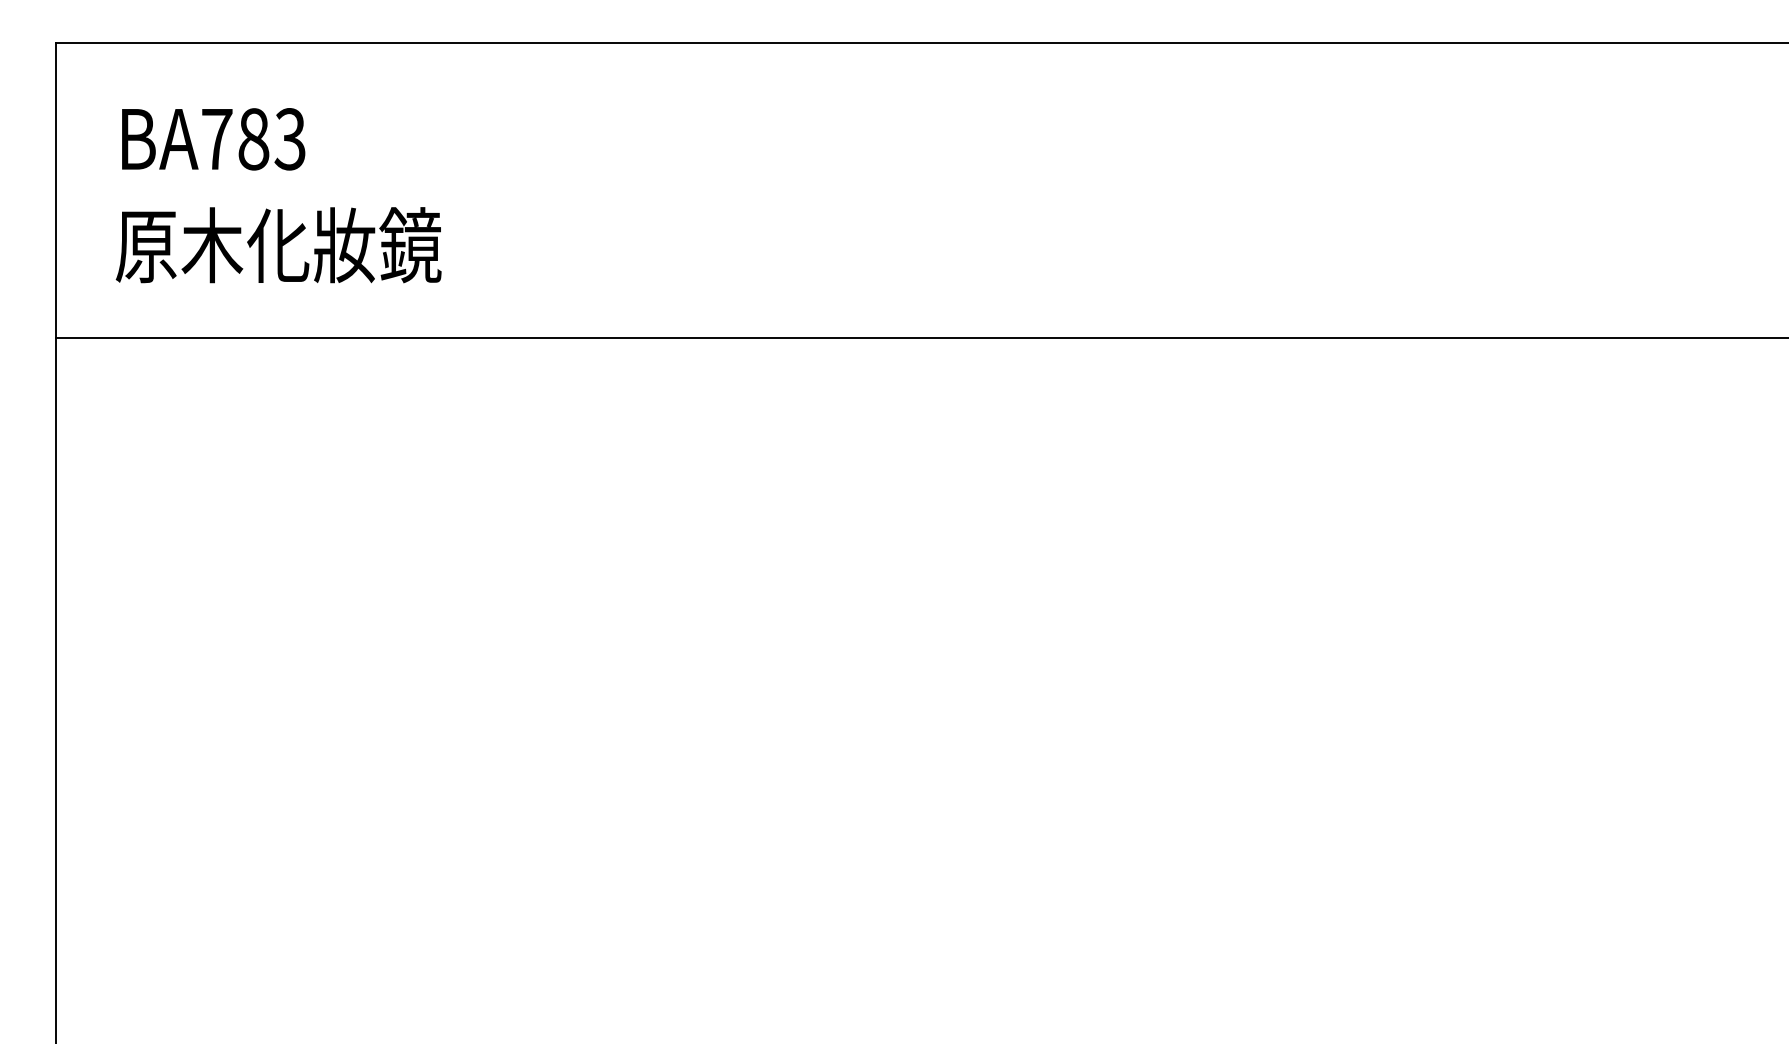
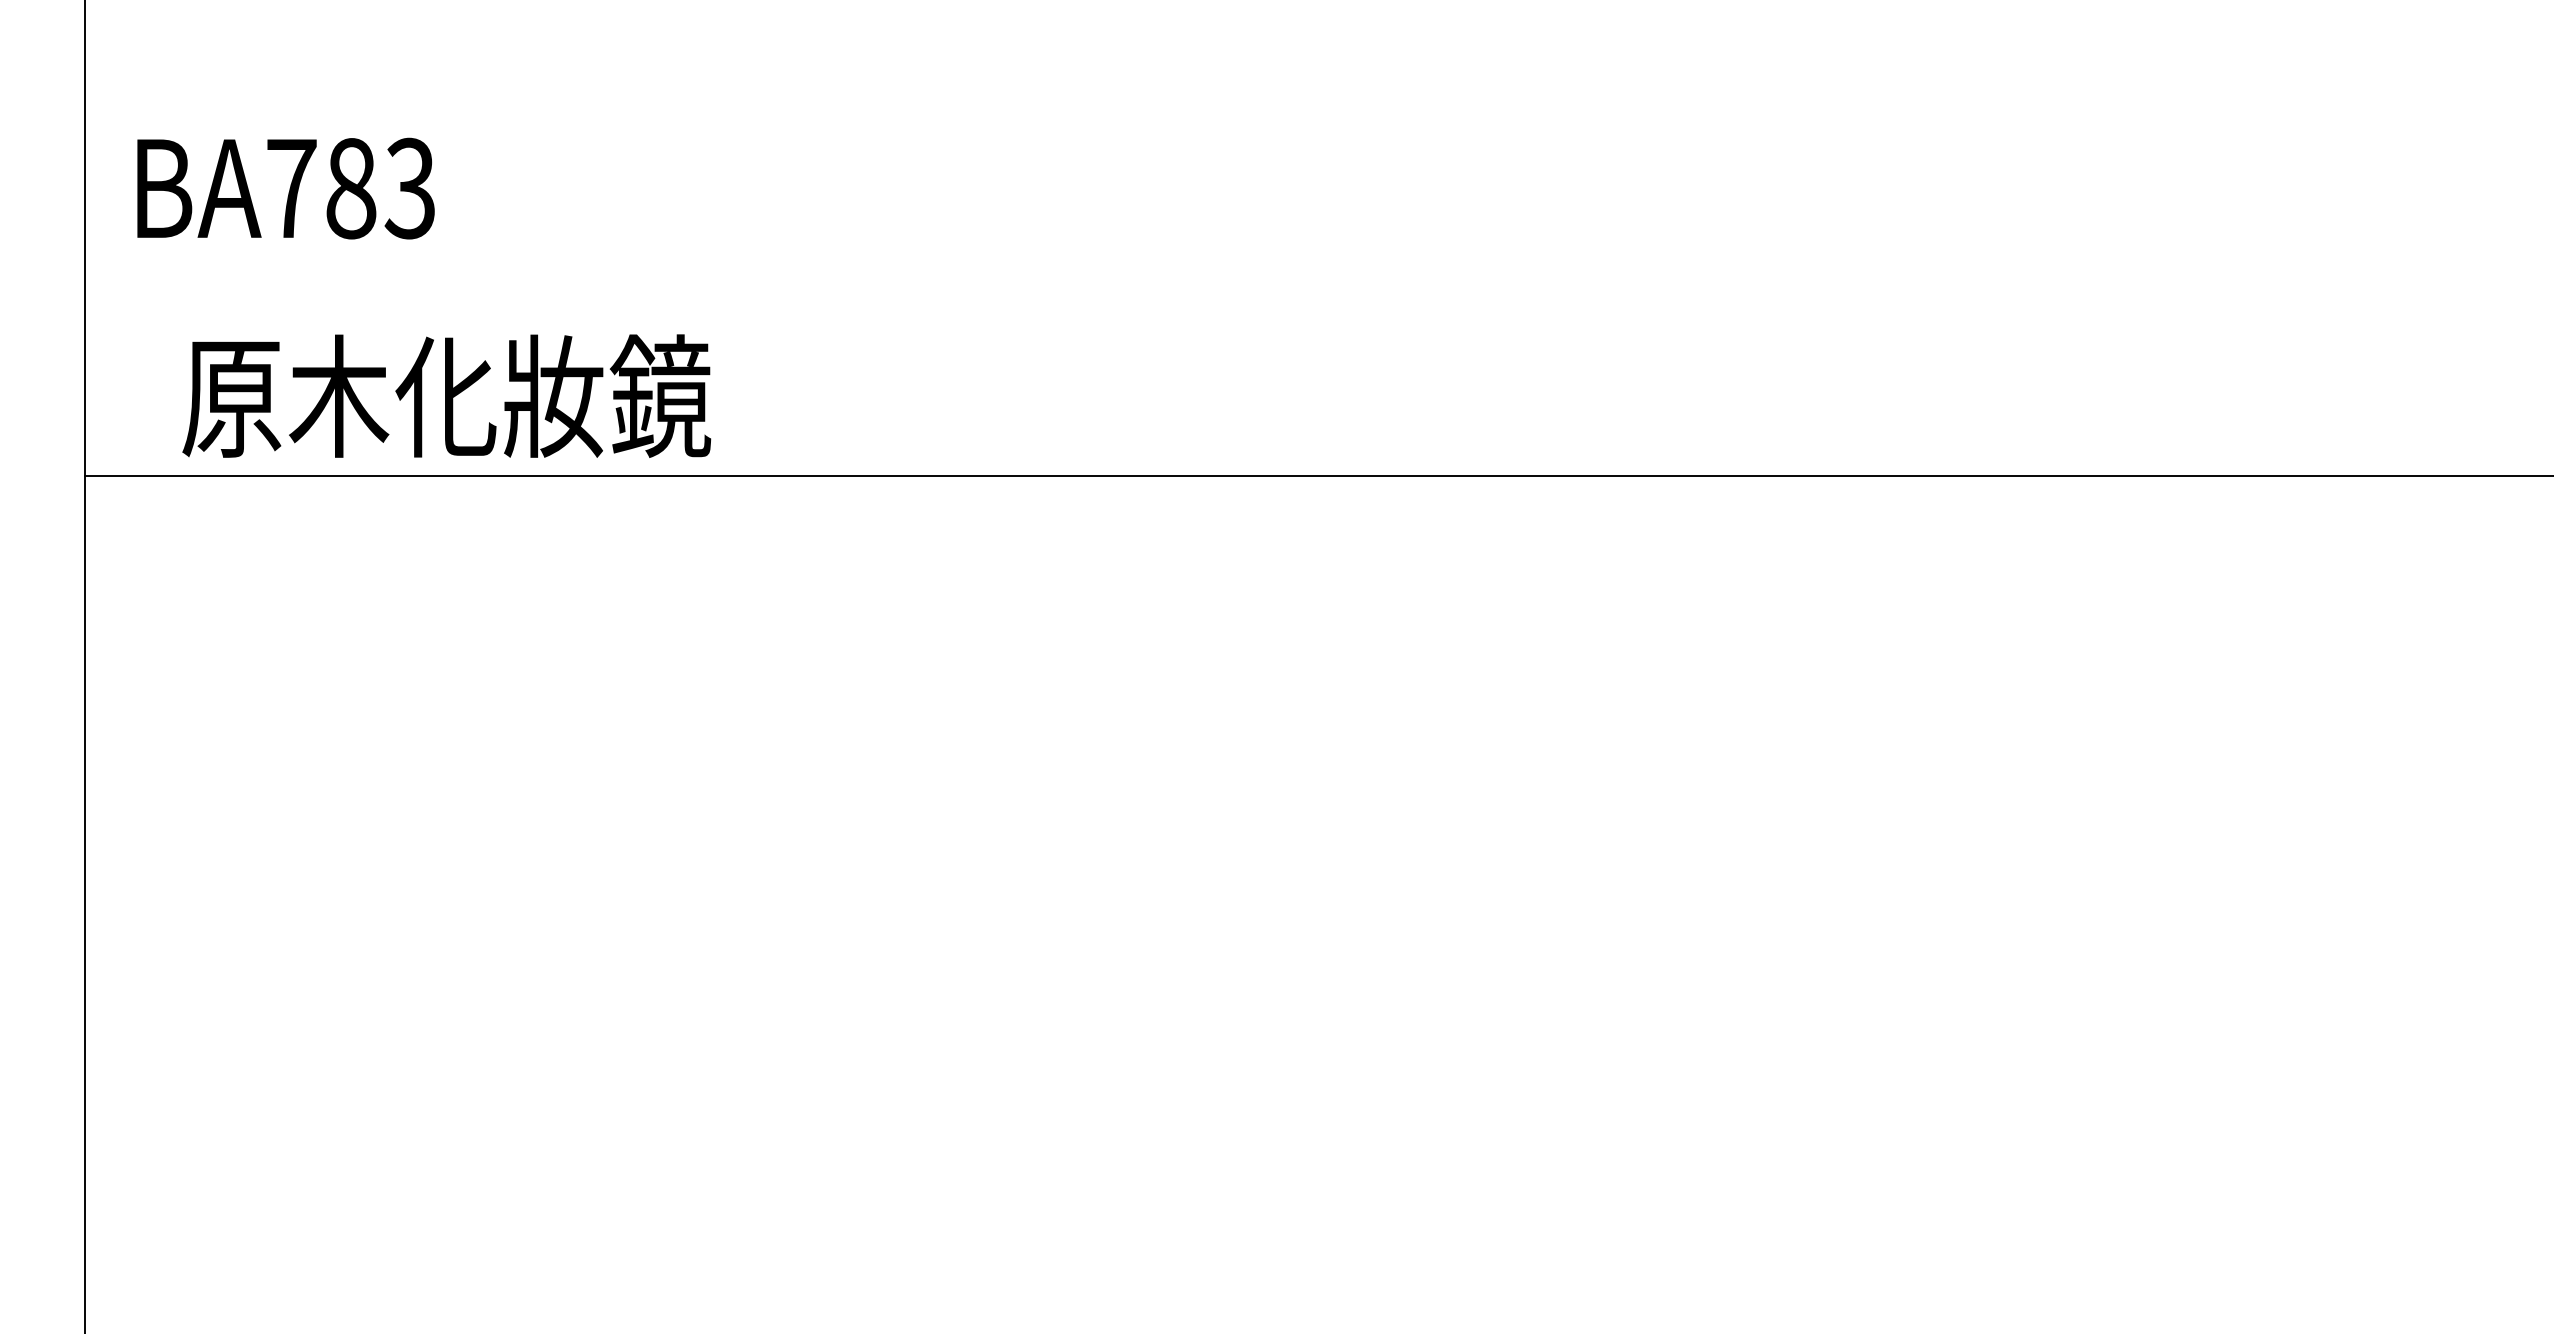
text: (213, 139) -> (285, 188), moved
text: (278, 245) -> (446, 396), moved

